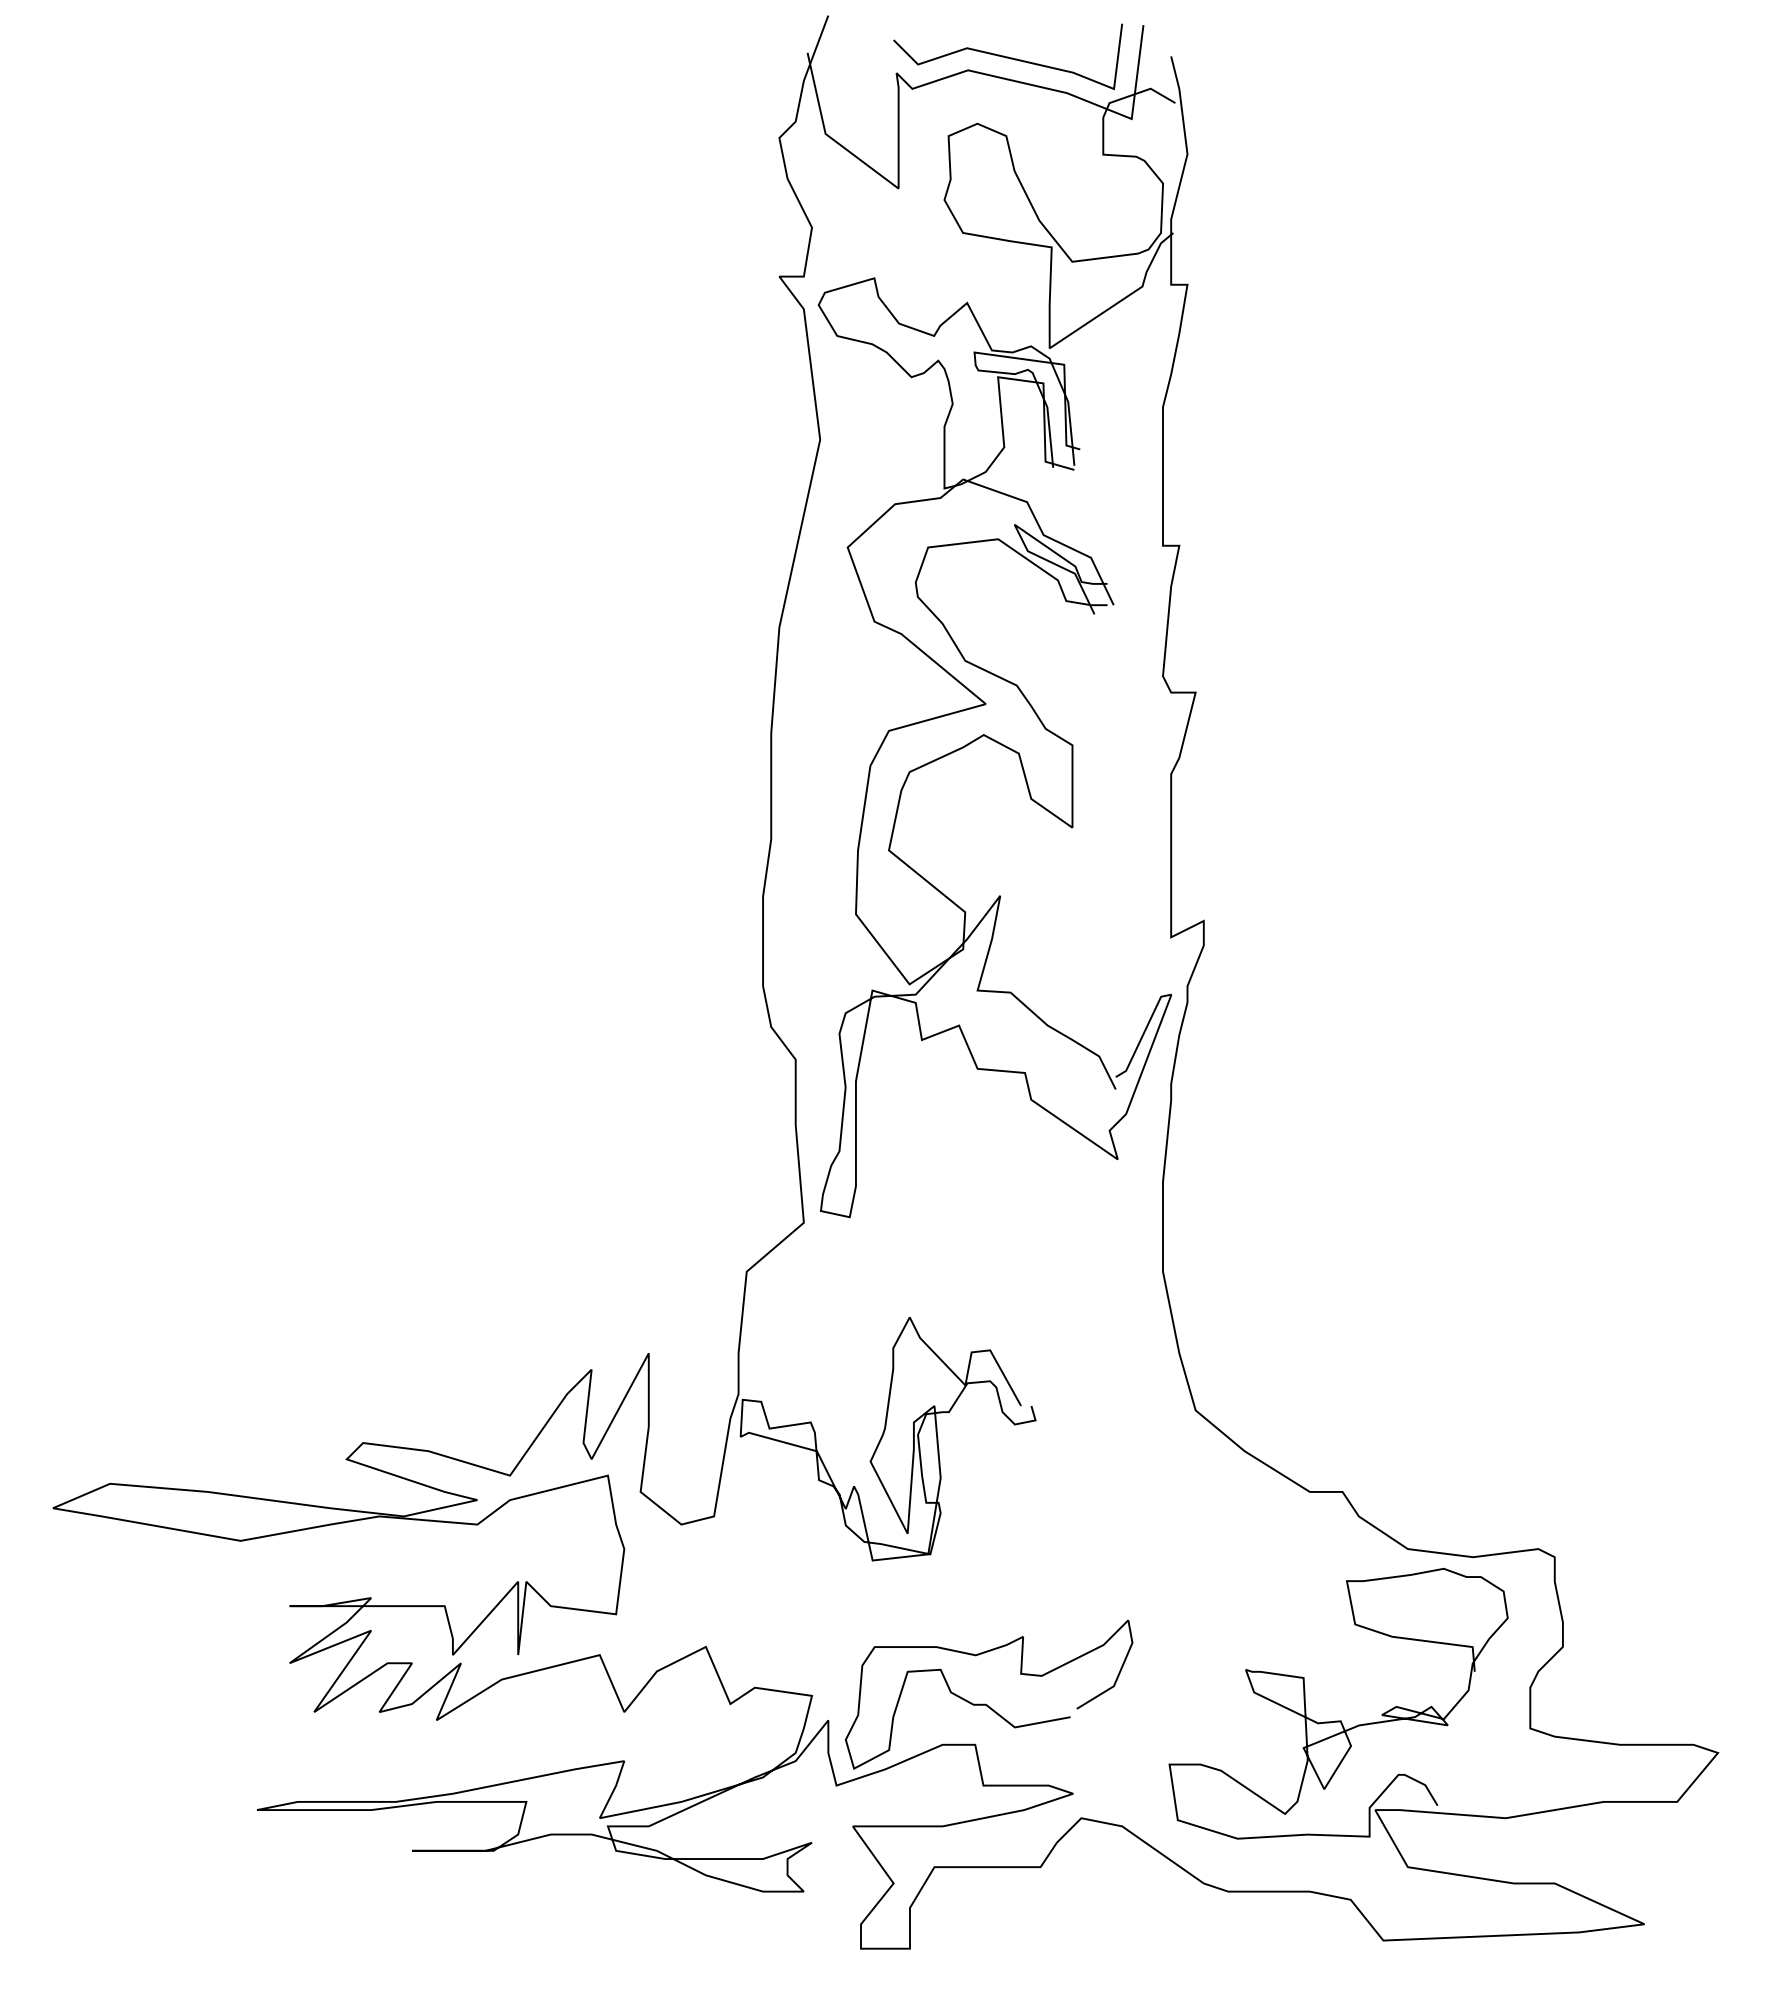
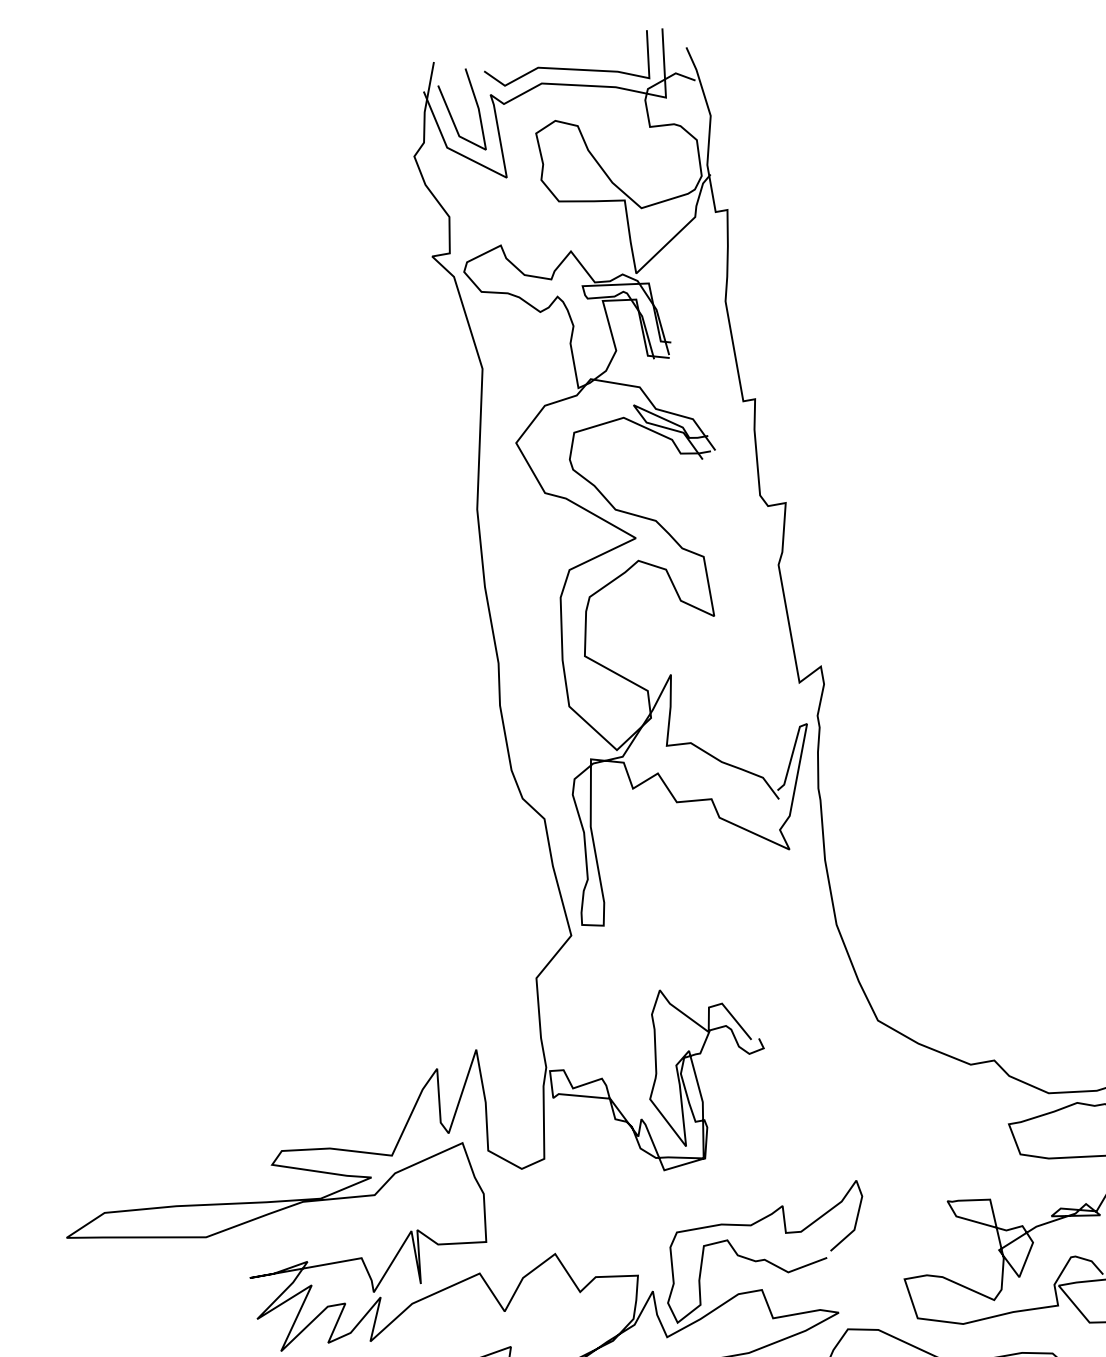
line: (839, 92) -> (451, 116), added

